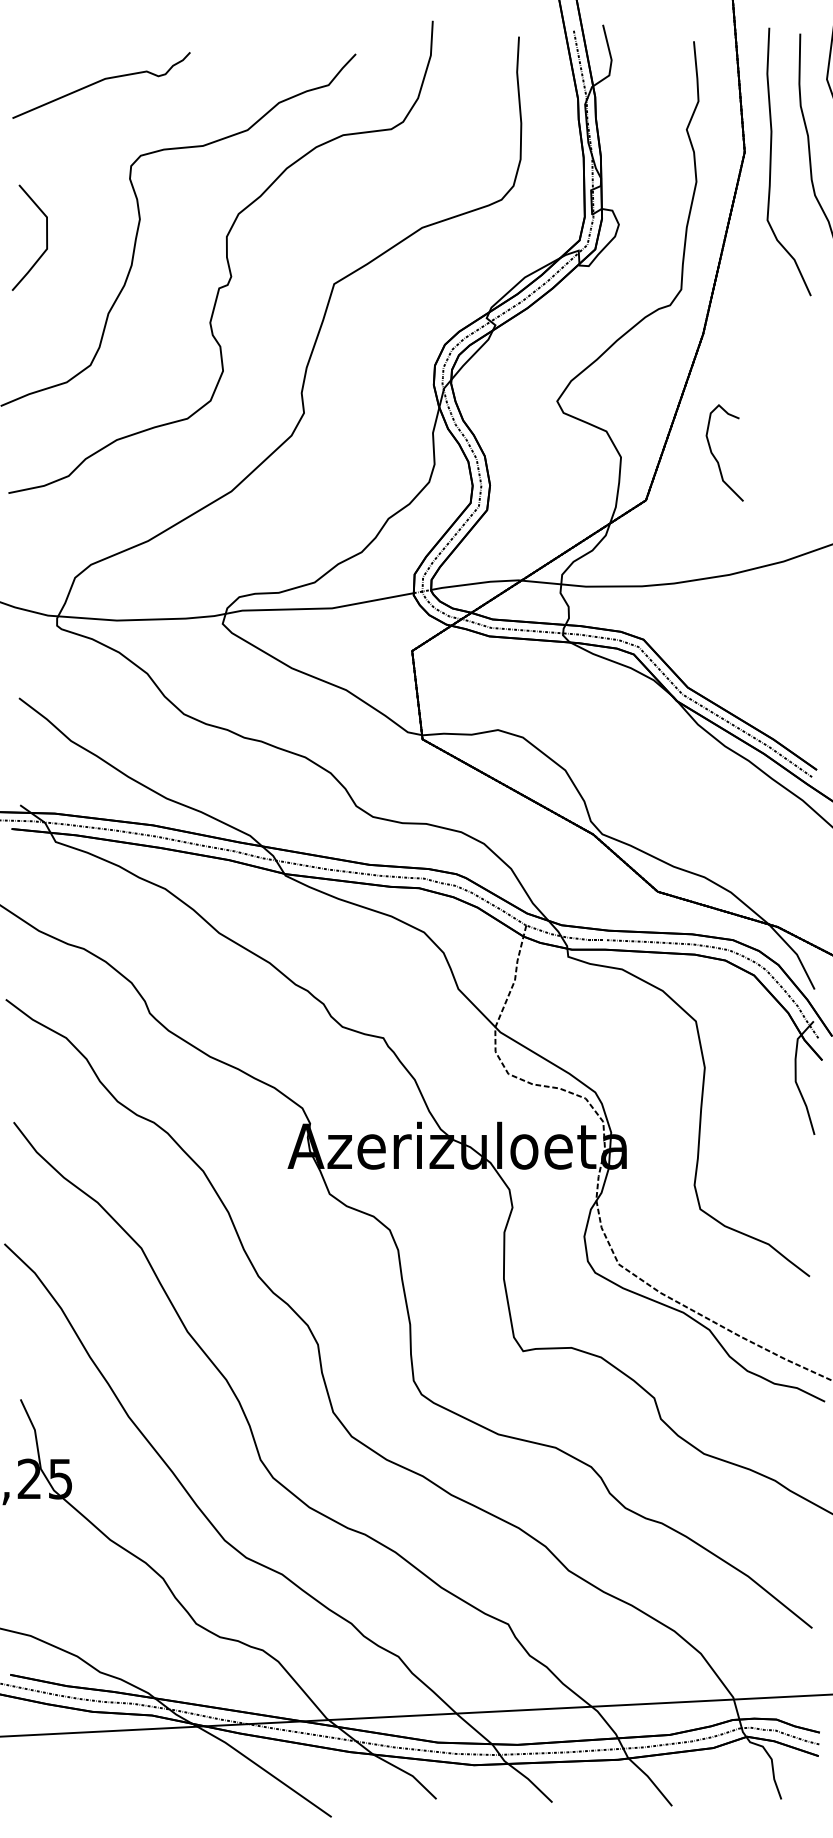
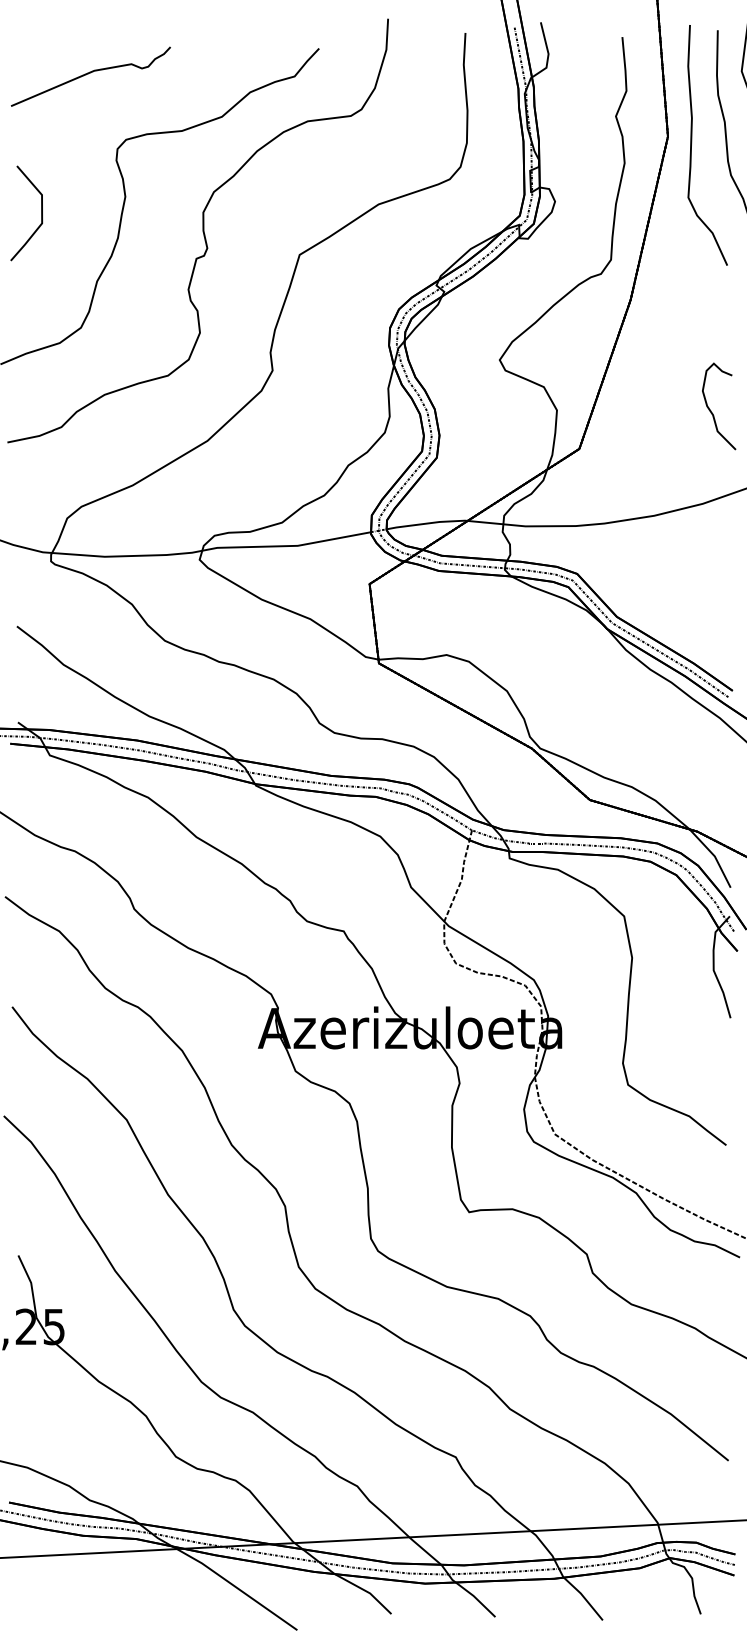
curve: (715, 456) -> (710, 409), moved

